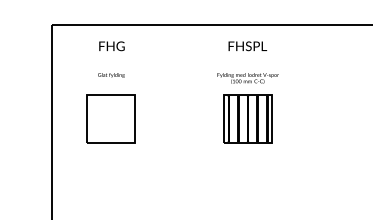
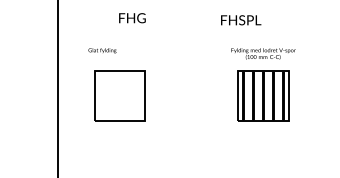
text: (111, 46) -> (131, 18), moved
text: (247, 46) -> (240, 20), moved
text: (111, 75) -> (102, 50), moved

